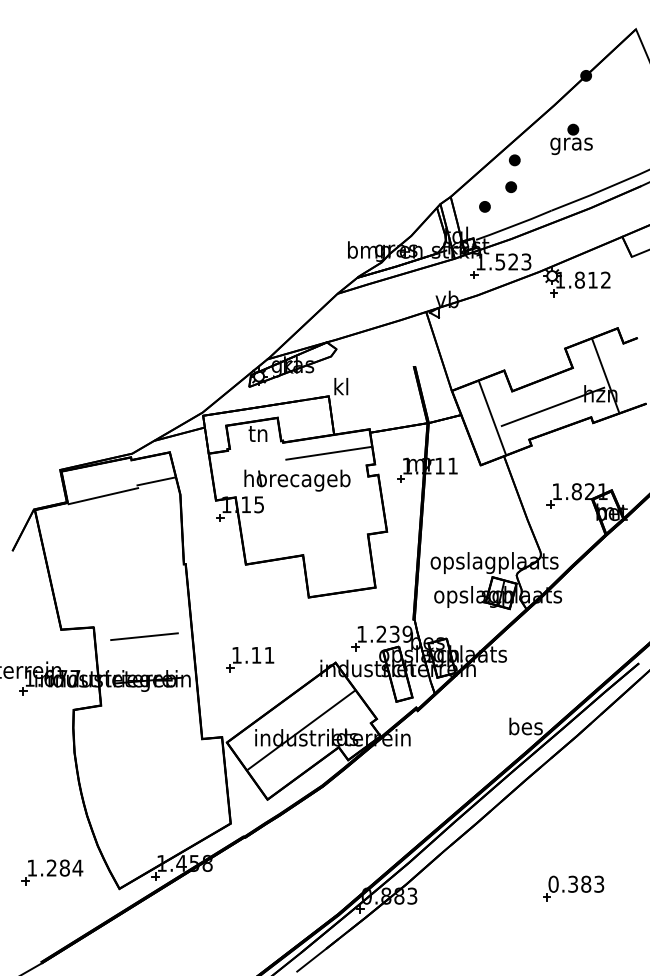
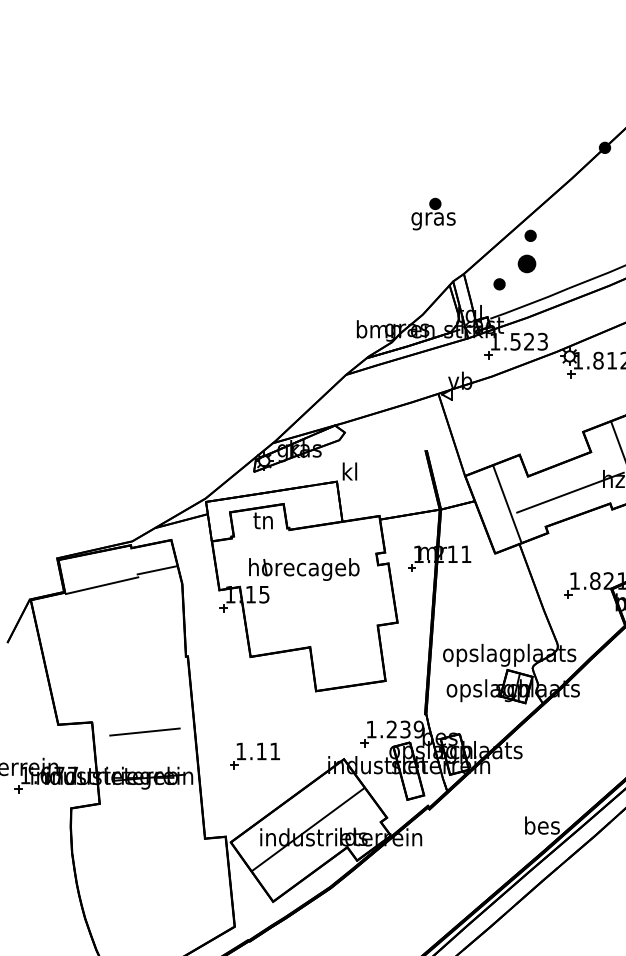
part: (571, 138) -> (433, 213), moved
part: (510, 186) -> (526, 263), size x1.6
line: (328, 452) -> (336, 540), removed

